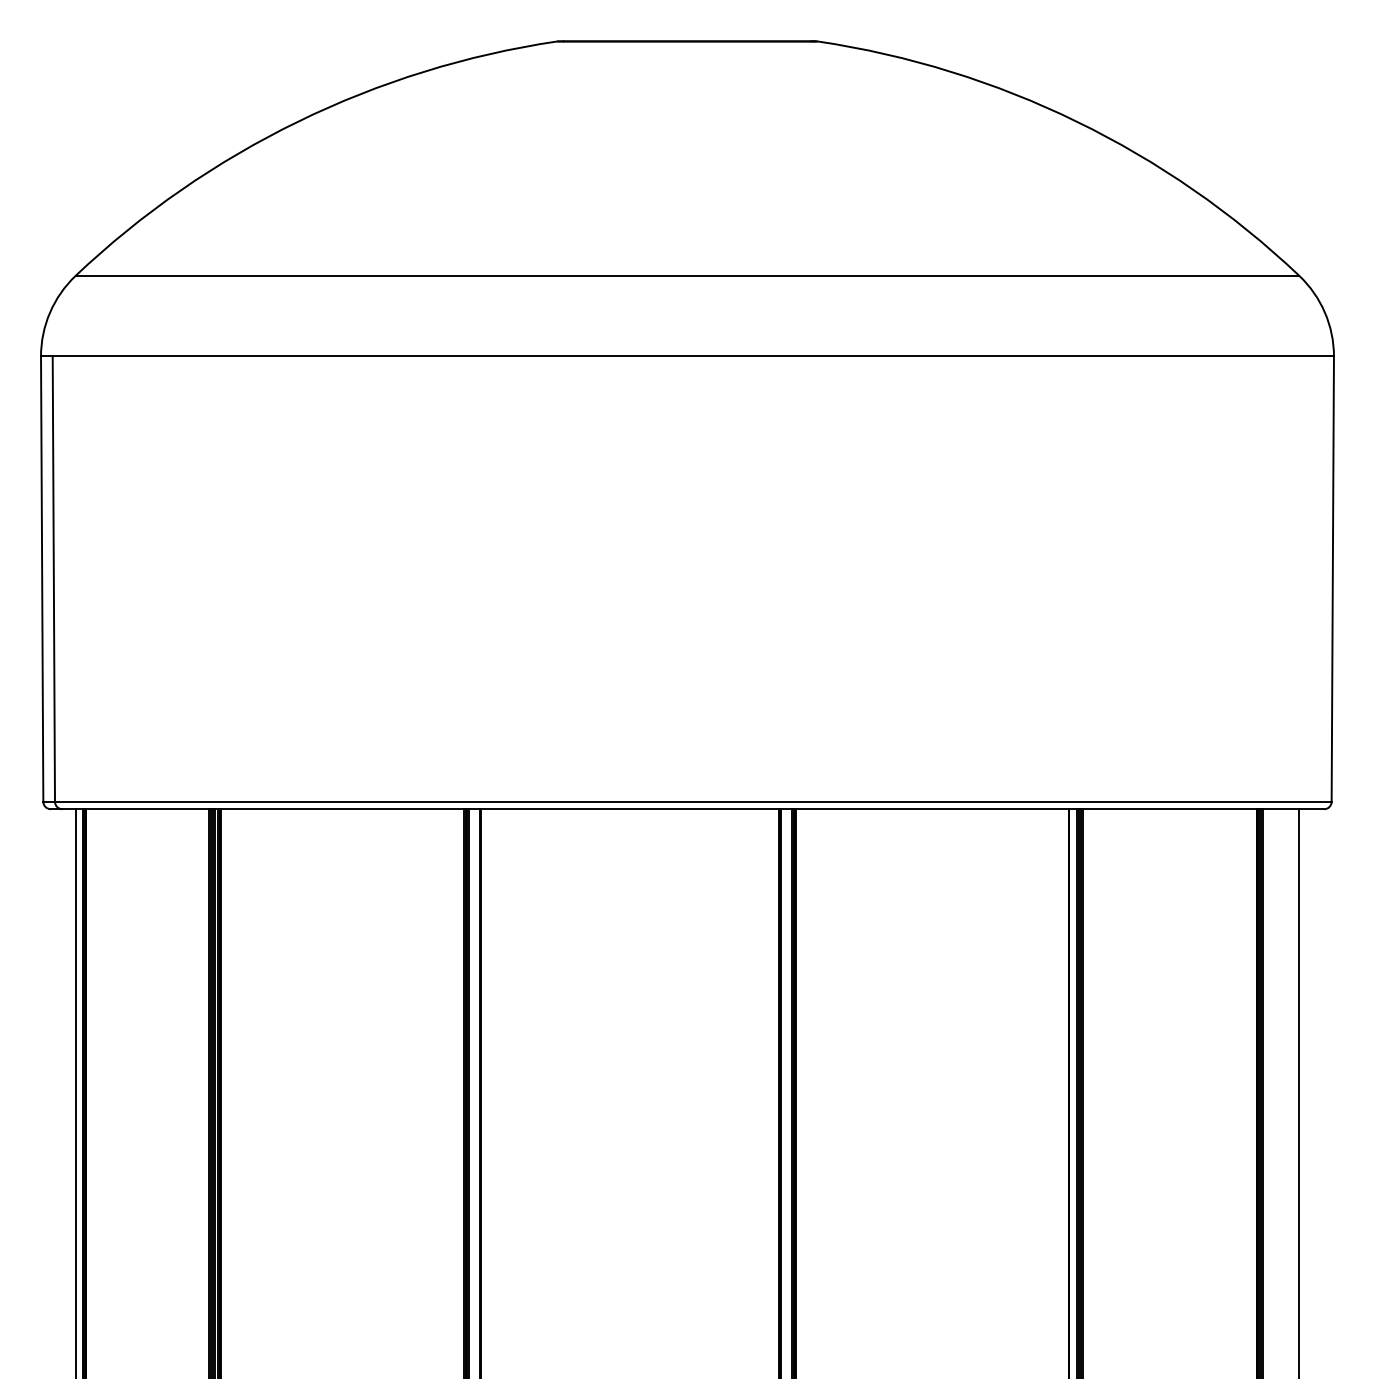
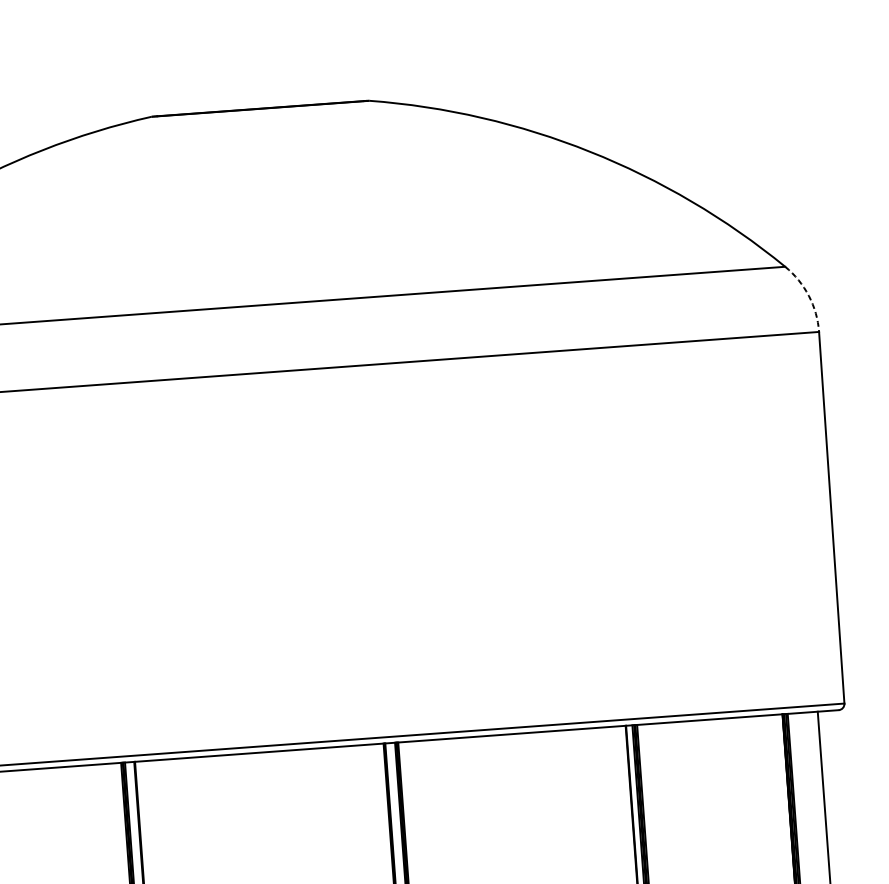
arc: (1324, 312) -> (808, 295), solid -> dashed

